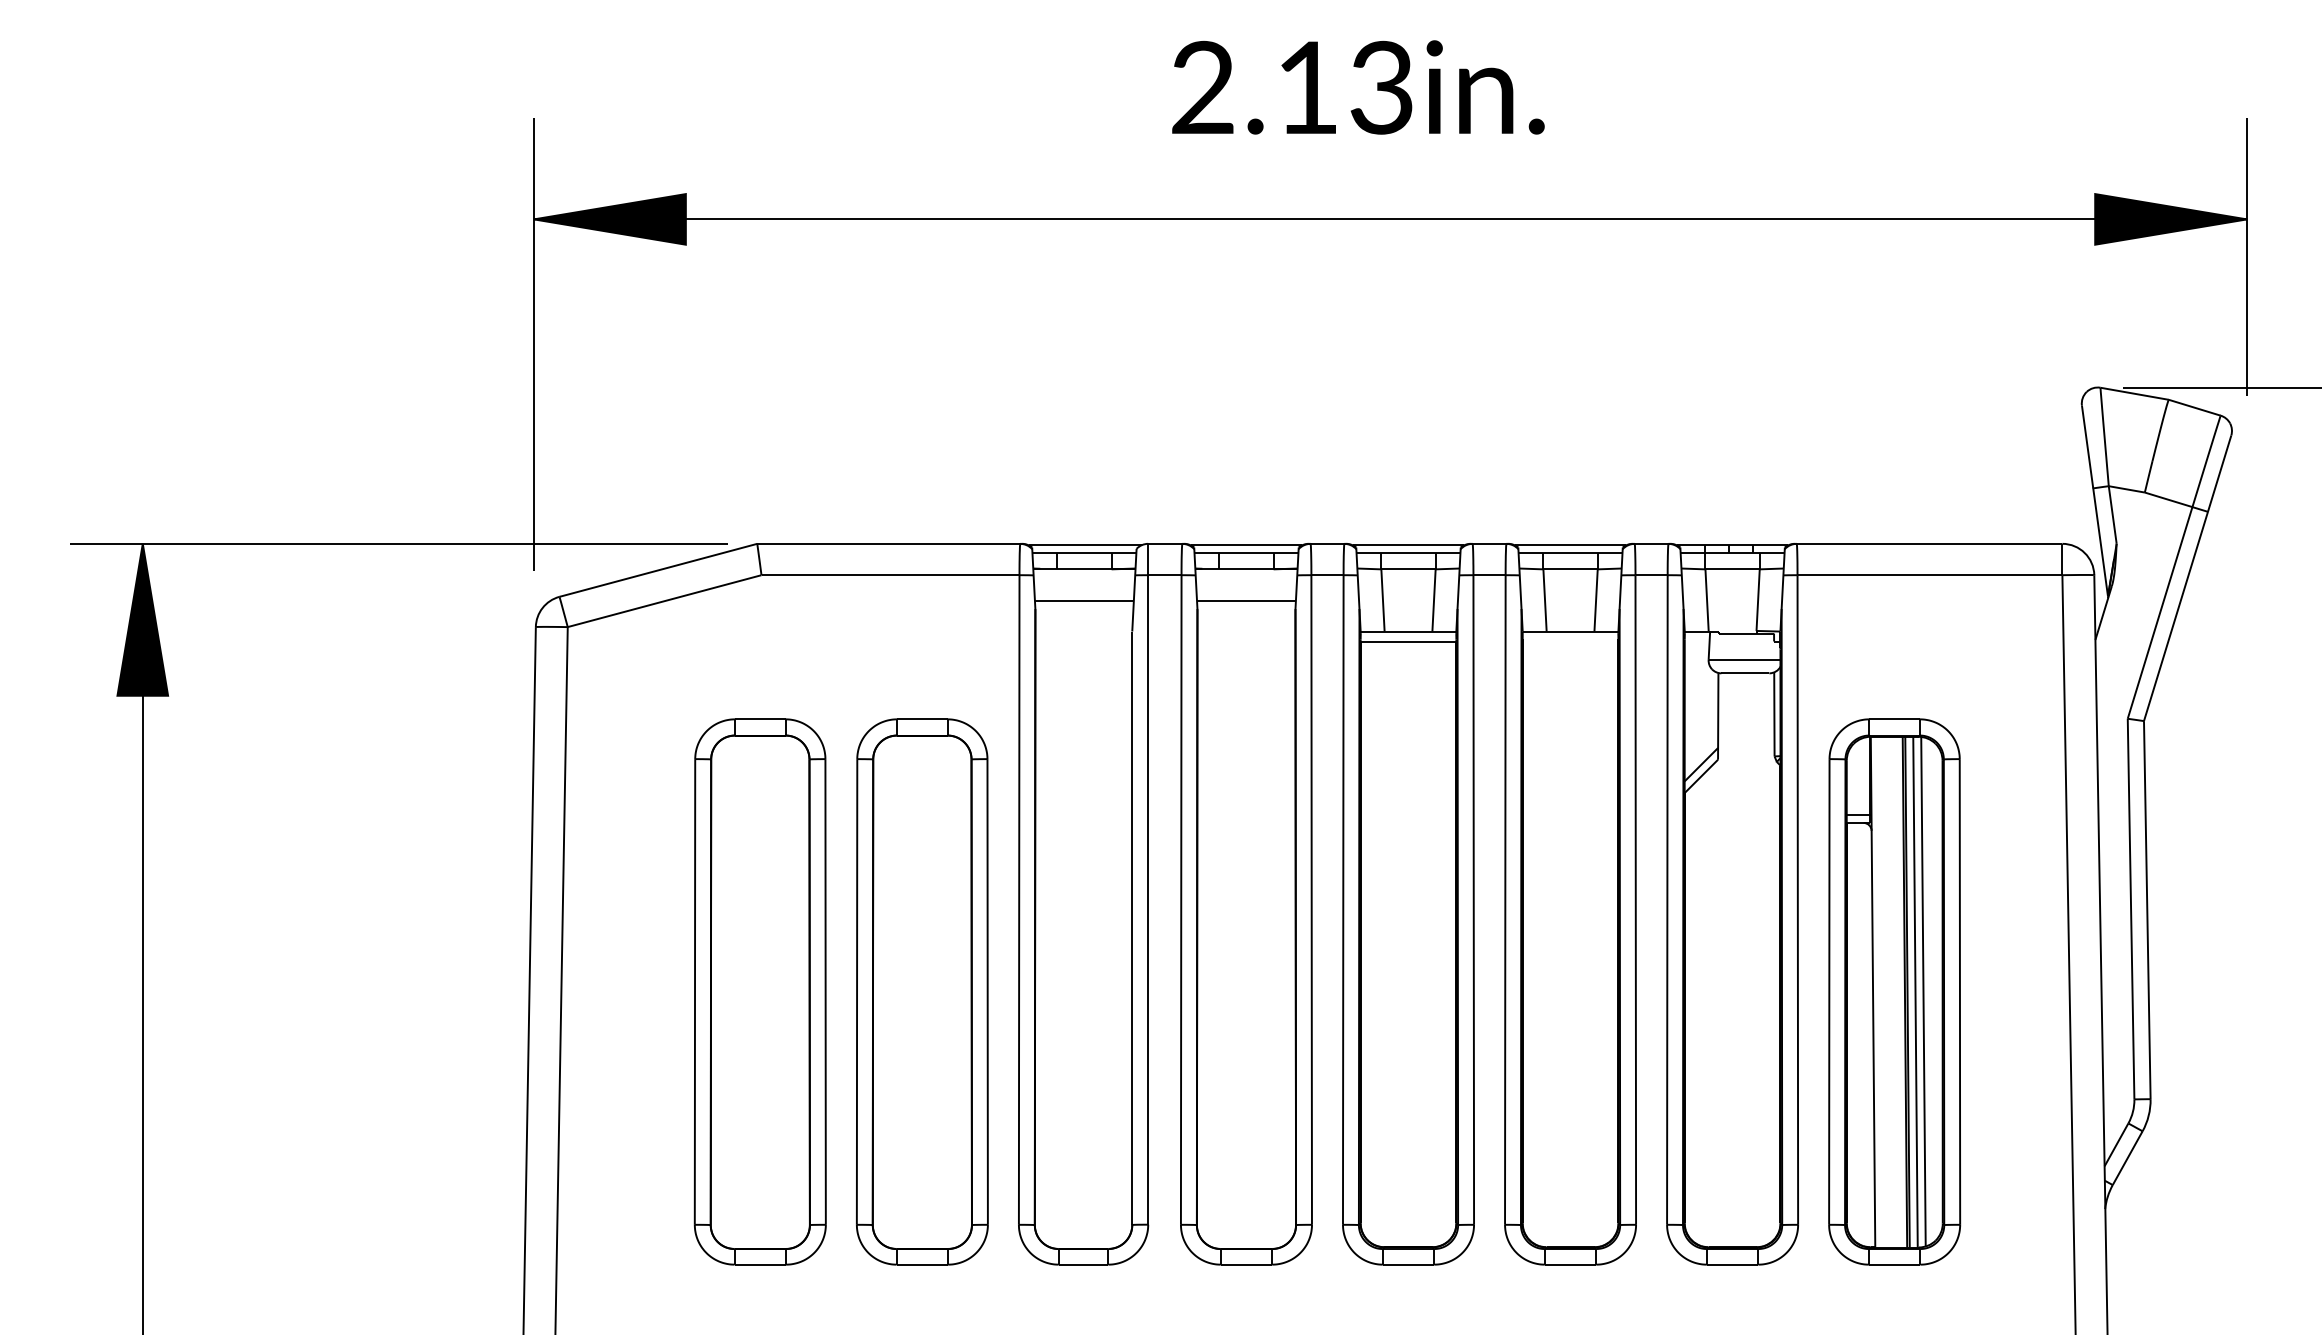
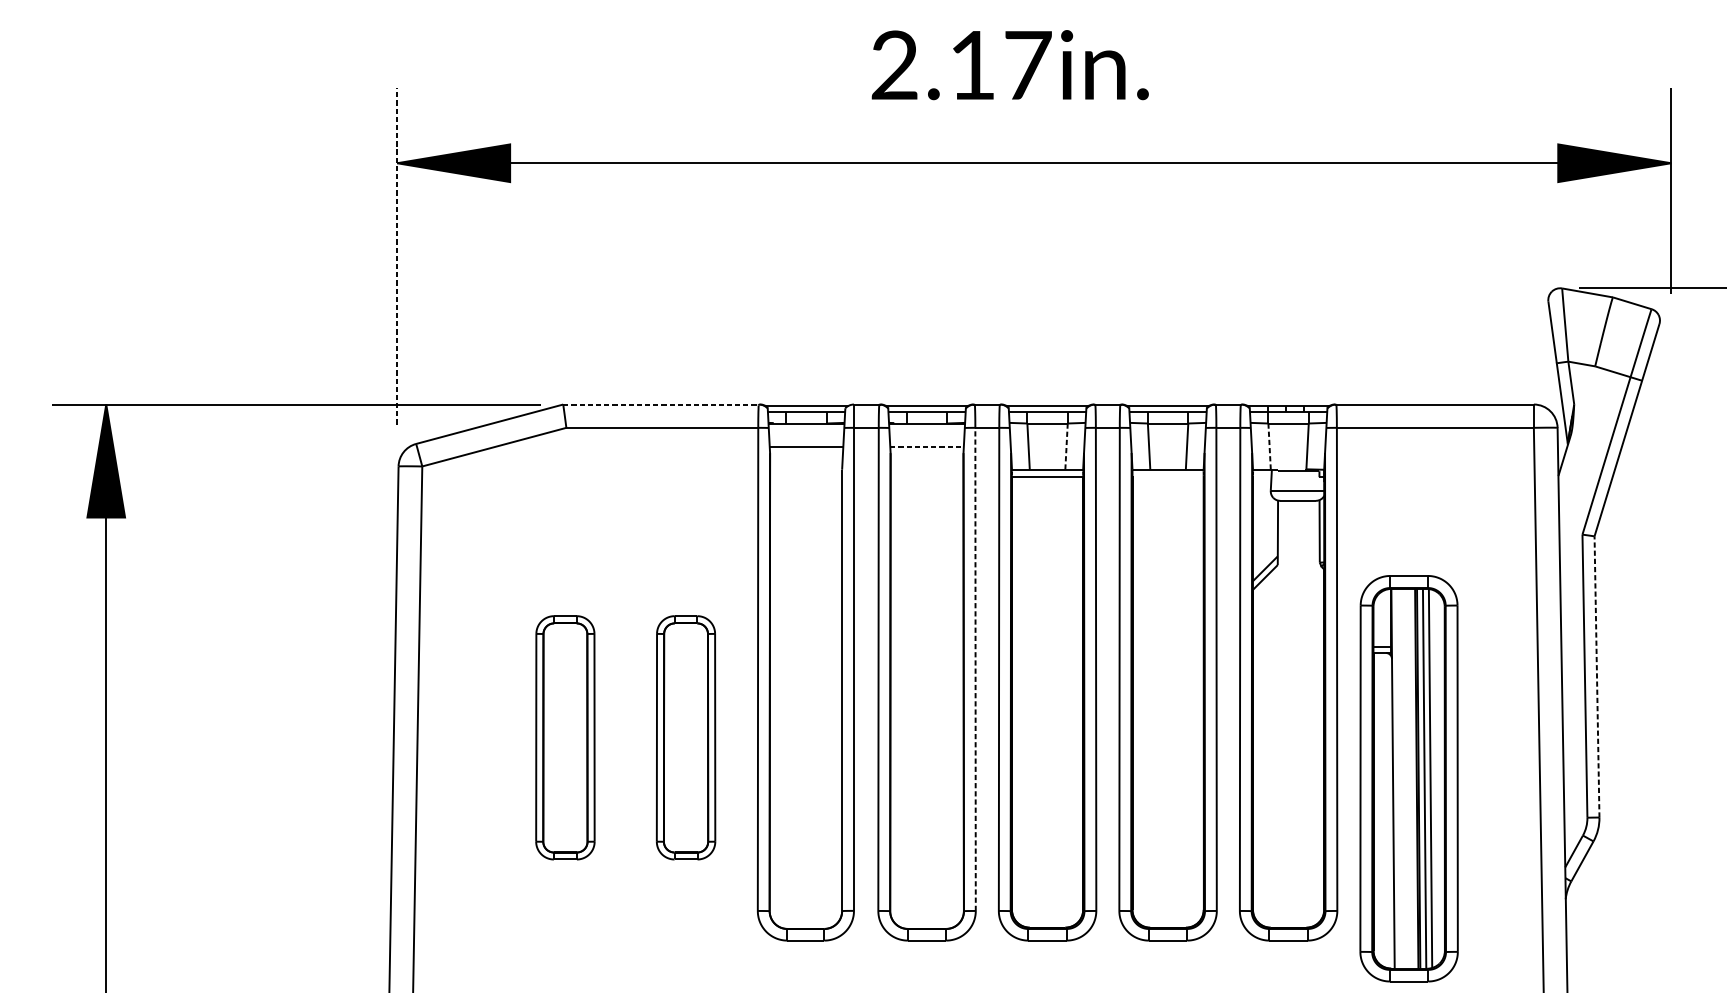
text: (1382, 87) -> (1028, 65), 2.13in. -> 2.17in.
line: (533, 344) -> (396, 256), solid -> dashed
line: (890, 543) -> (662, 404), solid -> dashed
line: (1246, 600) -> (927, 446), solid -> dashed
line: (1434, 600) -> (1066, 446), solid -> dashed
line: (1707, 600) -> (1269, 446), solid -> dashed
line: (1311, 900) -> (975, 669), solid -> dashed
line: (2147, 909) -> (1597, 676), solid -> dashed
part: (759, 991) -> (564, 737), size x0.6
part: (922, 991) -> (686, 737), size x0.6
part: (1894, 991) -> (1409, 778), moved

